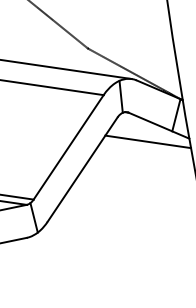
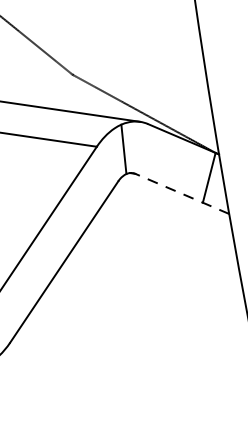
line: (158, 125) -> (181, 193), solid -> dashed
line: (148, 141) -> (166, 218), removed

